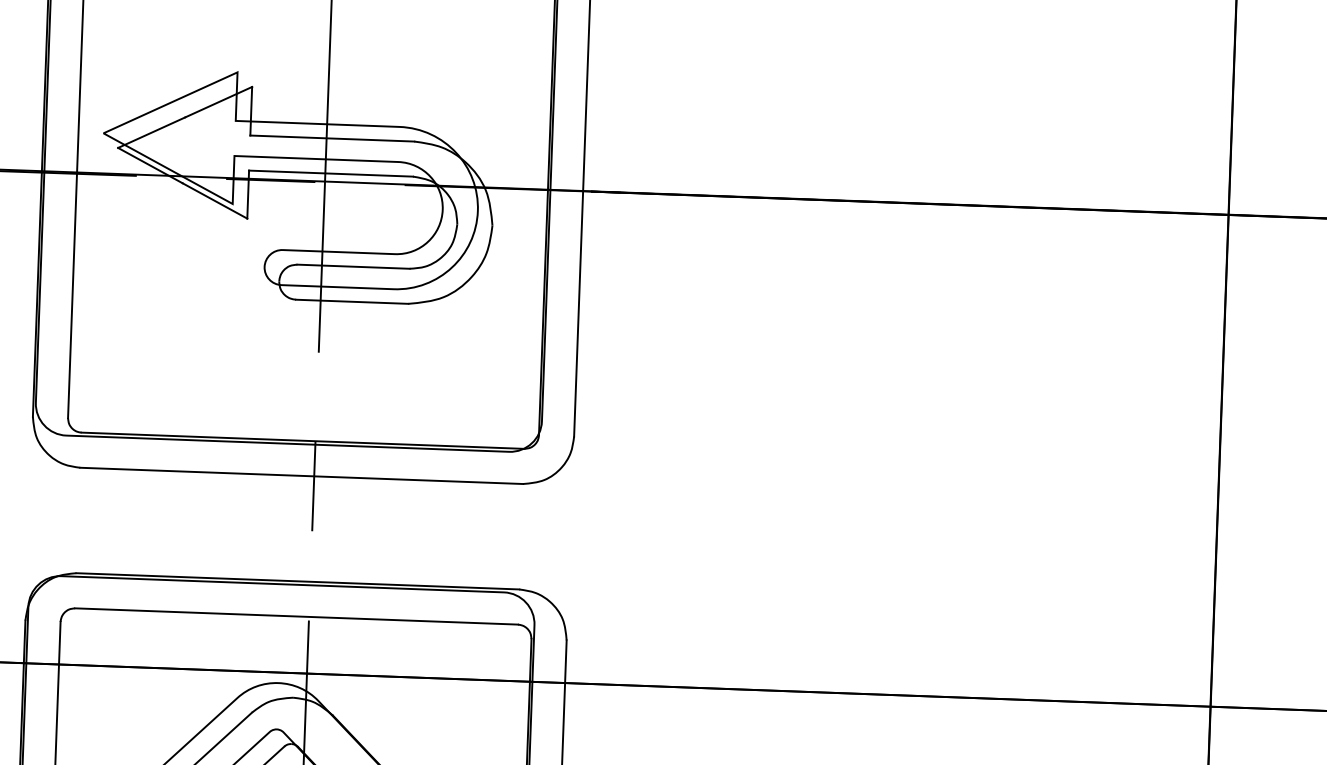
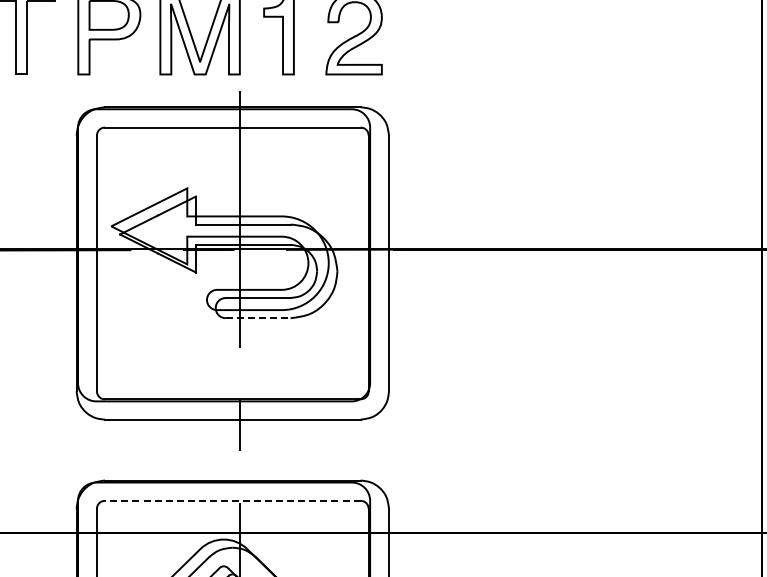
line: (352, 302) -> (258, 318), solid -> dashed
line: (296, 615) -> (232, 500), solid -> dashed

